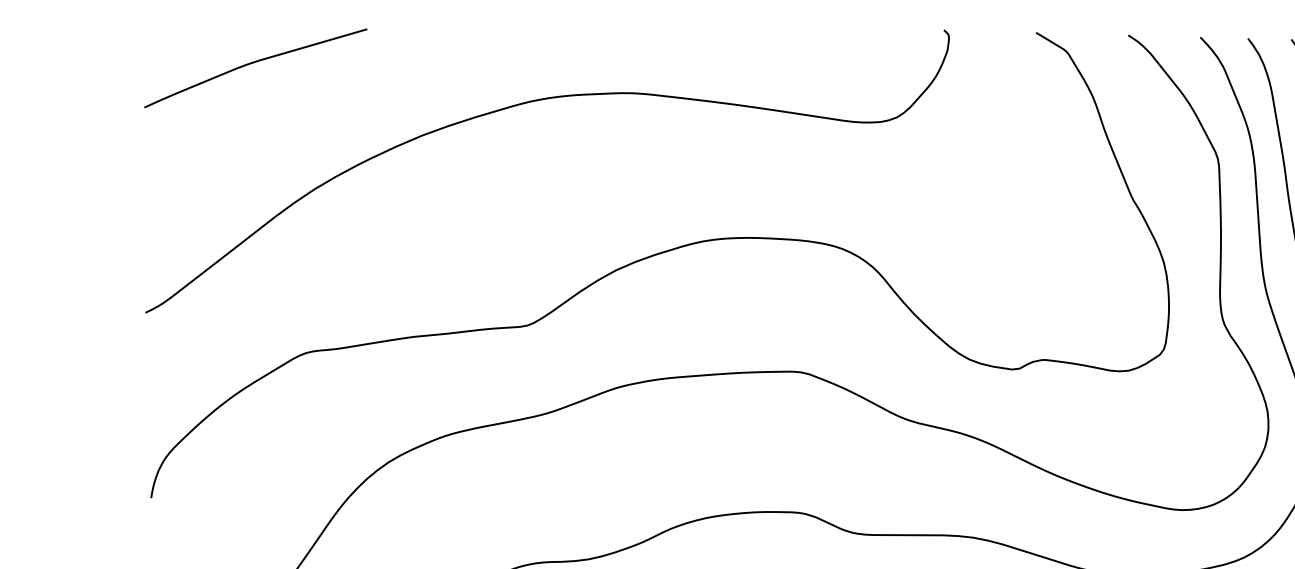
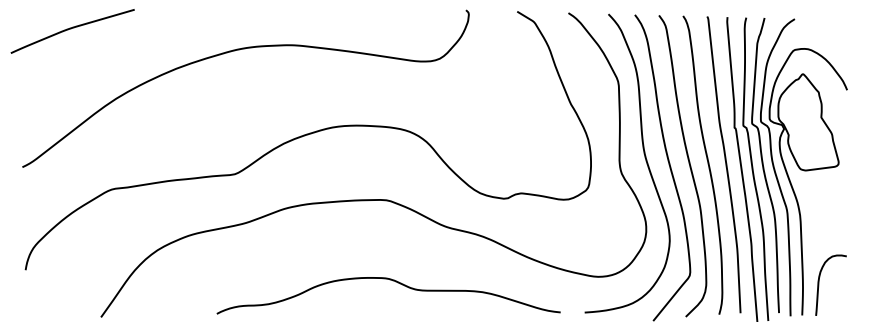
curve: (253, 64) -> (71, 29), moved

